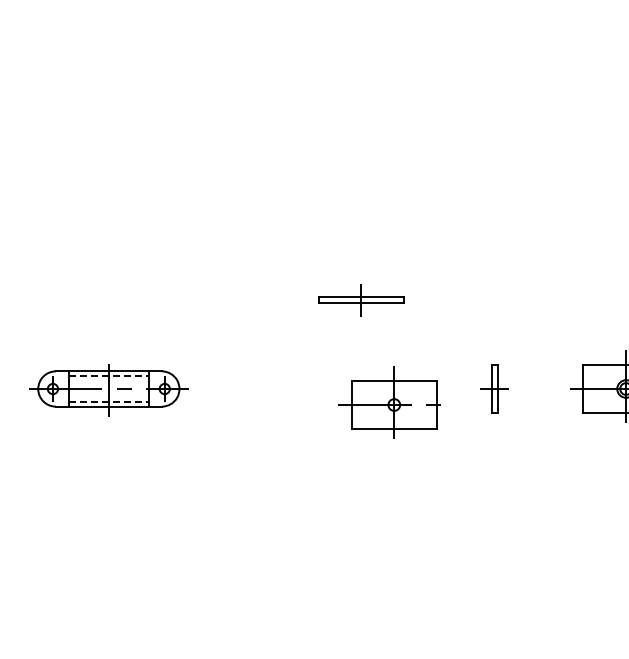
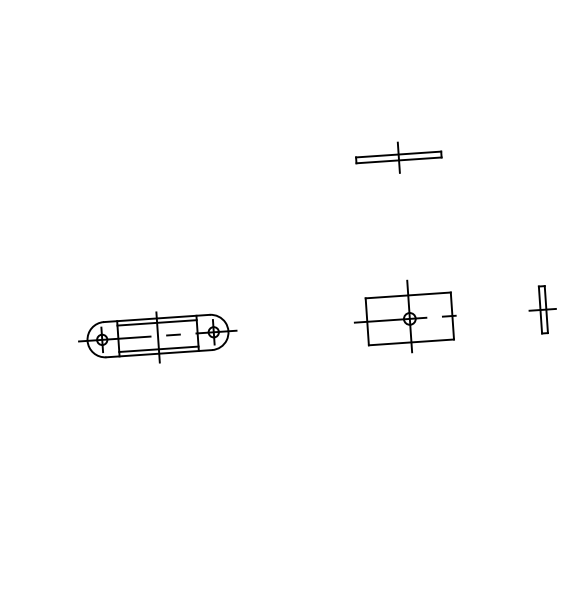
part: (361, 300) -> (399, 157), moved
line: (108, 375) -> (156, 322), dashed -> solid
line: (108, 402) -> (158, 349), dashed -> solid
part: (389, 402) -> (404, 316), moved

